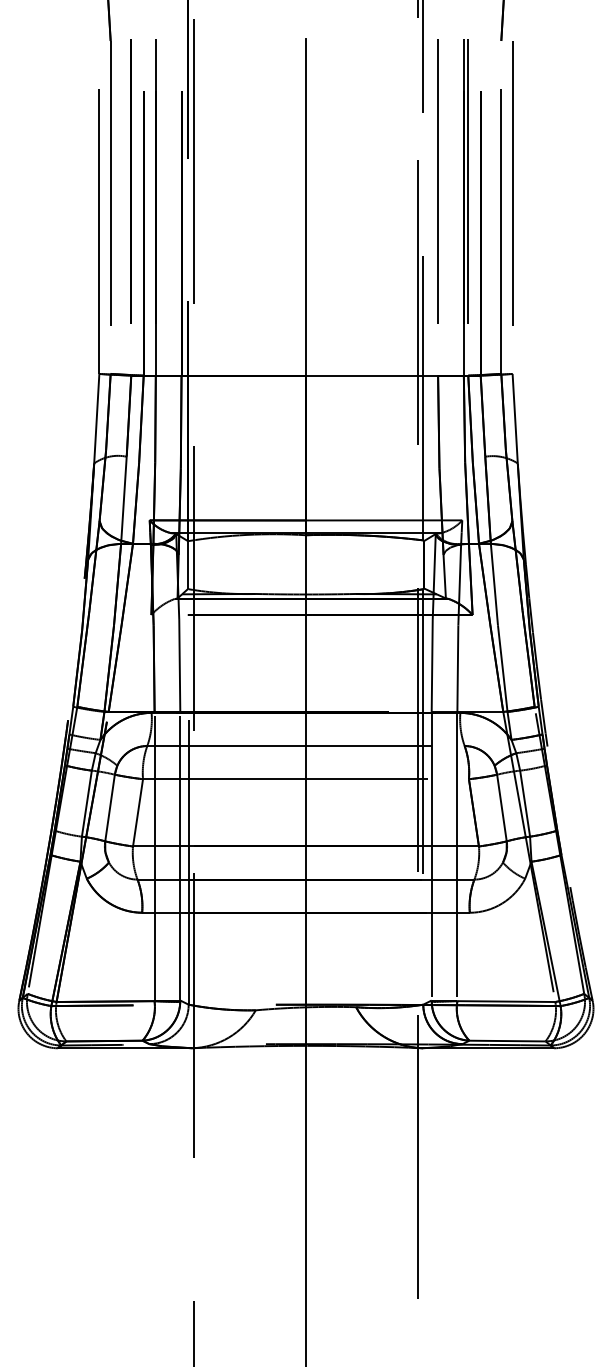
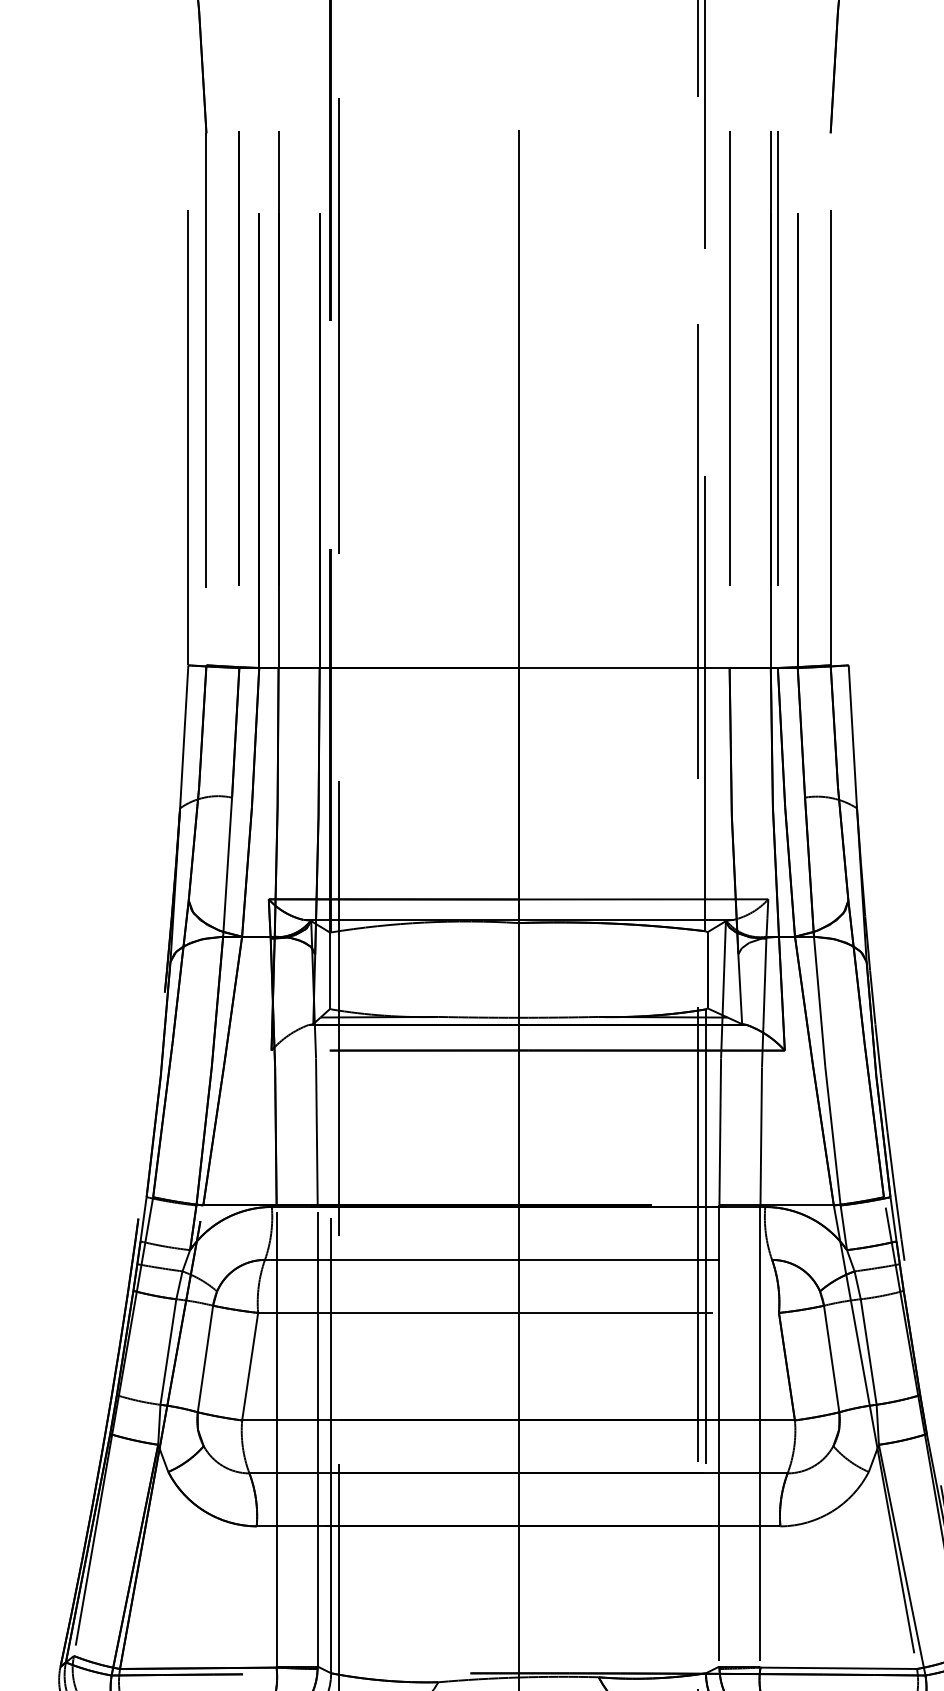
line: (512, 183) -> (848, 361), removed

